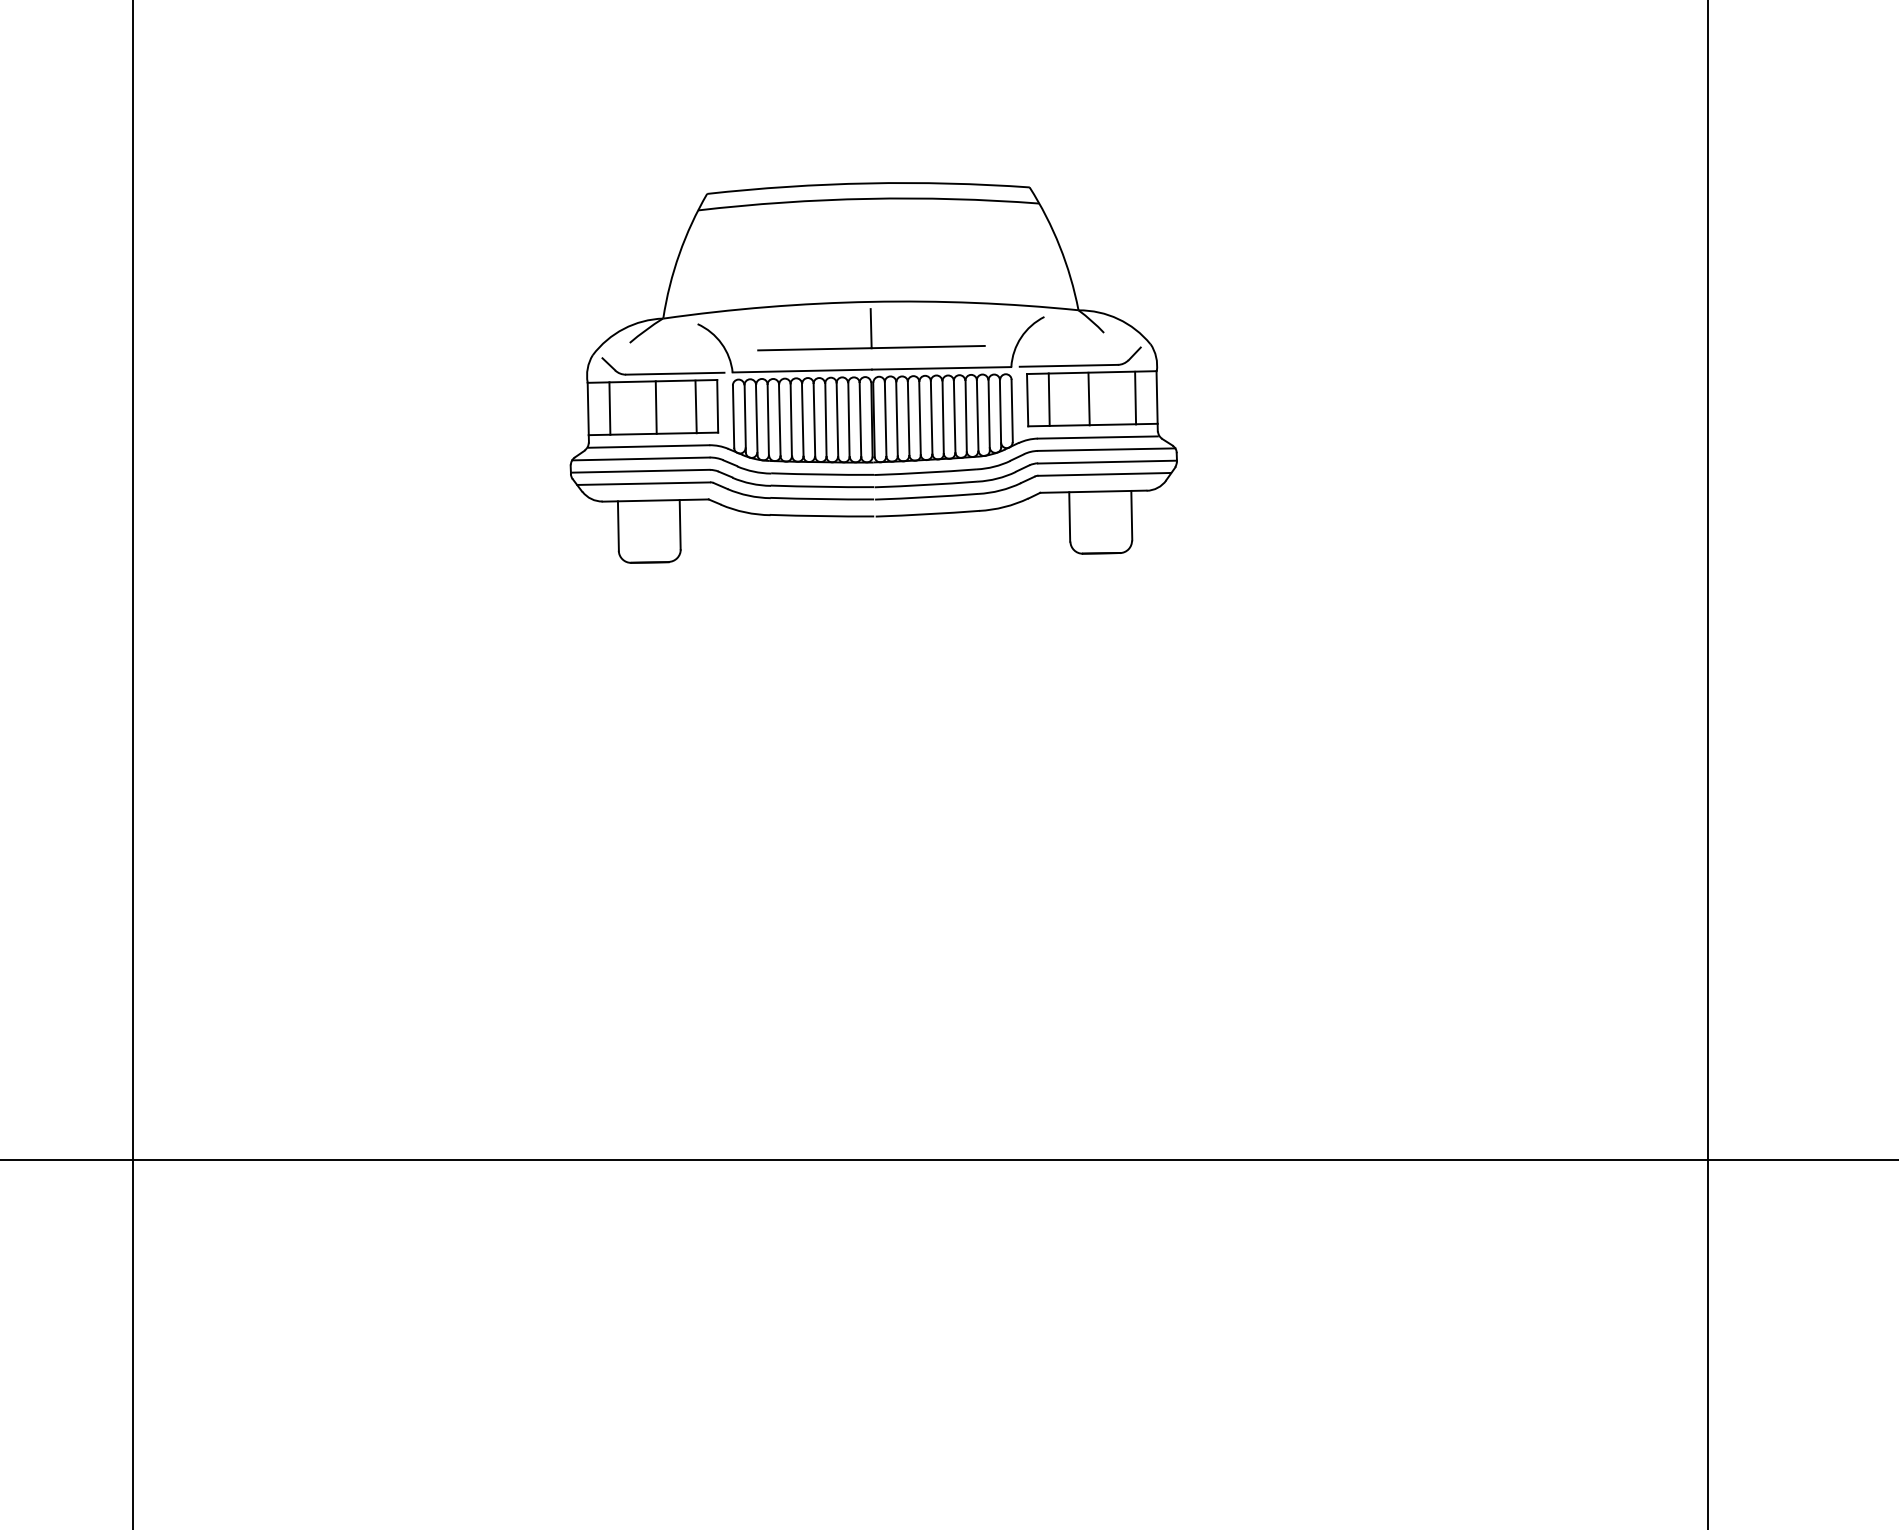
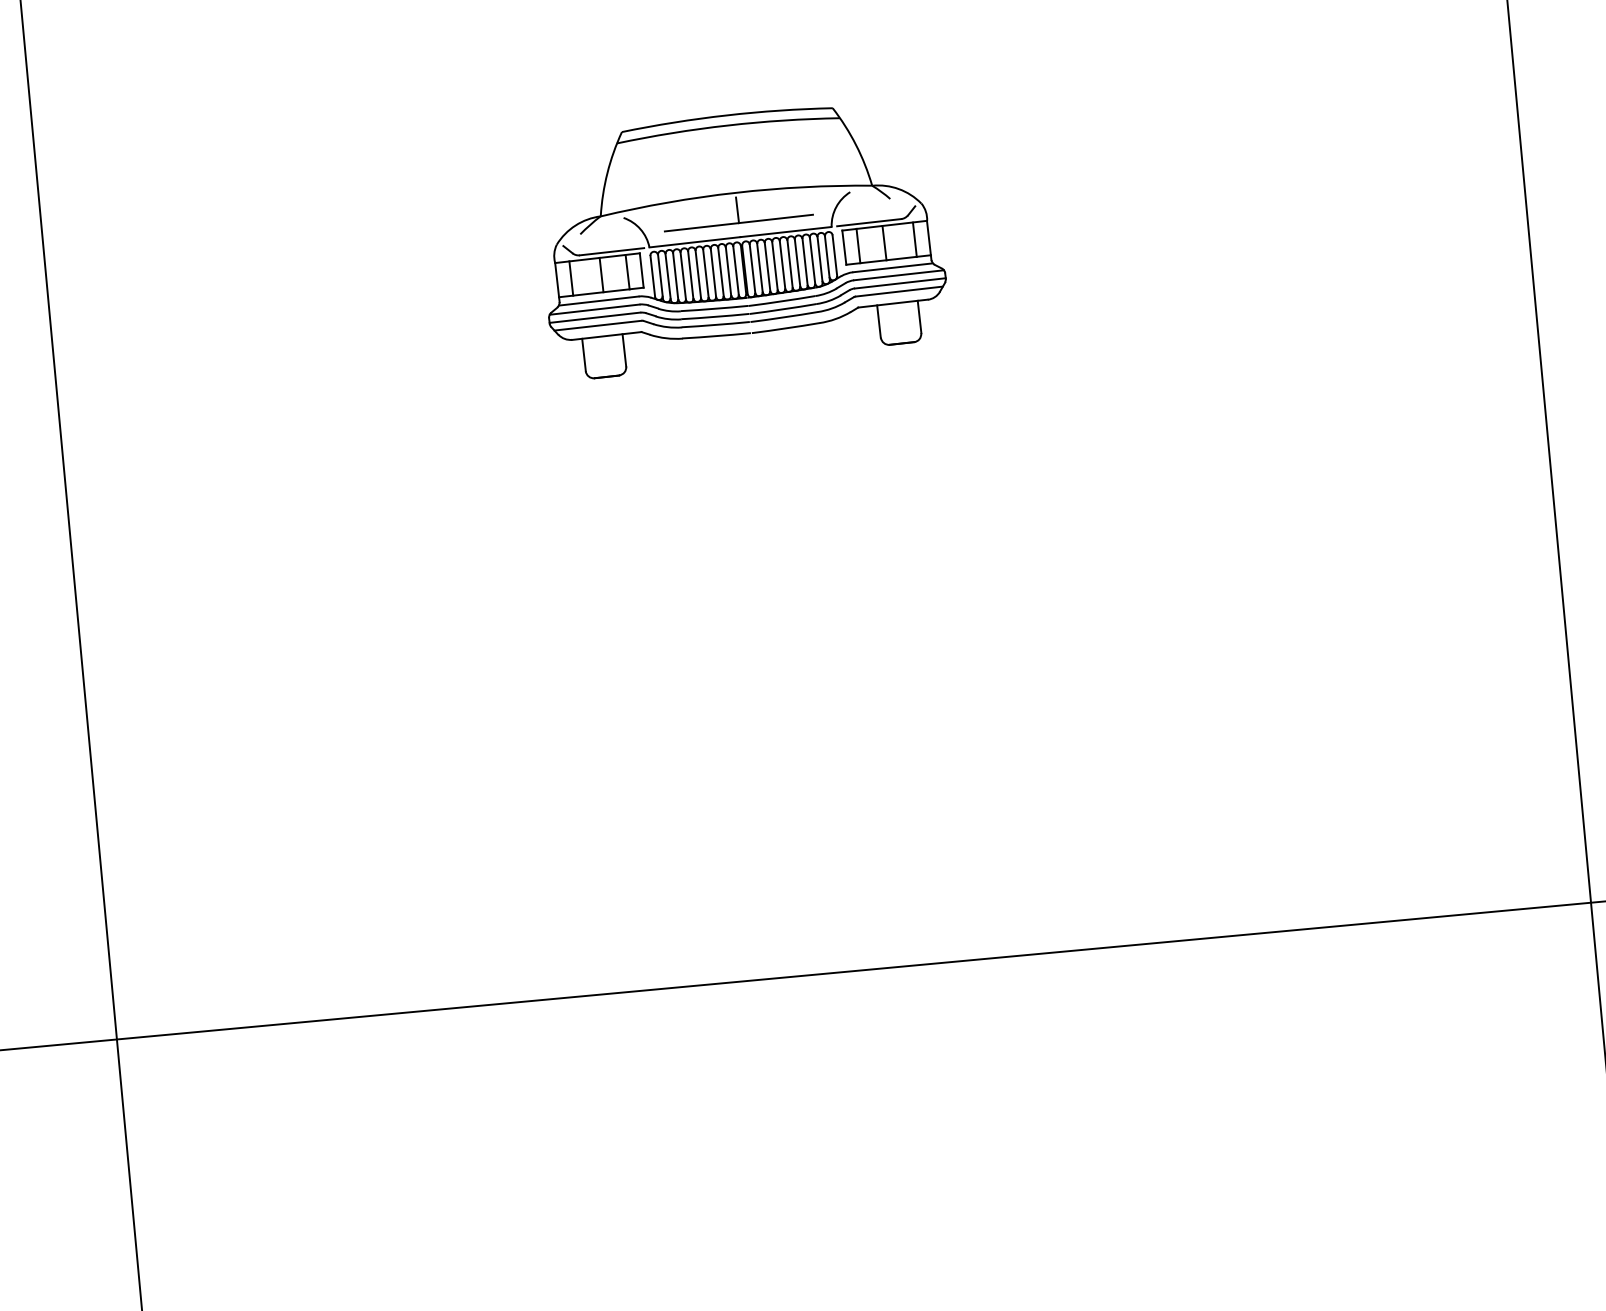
part: (873, 372) -> (741, 238), size x0.7

